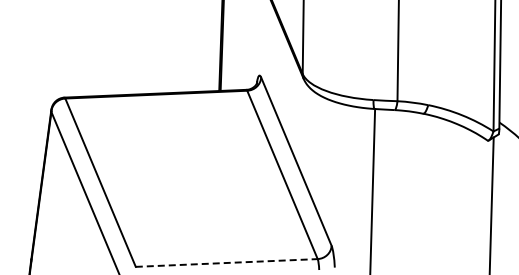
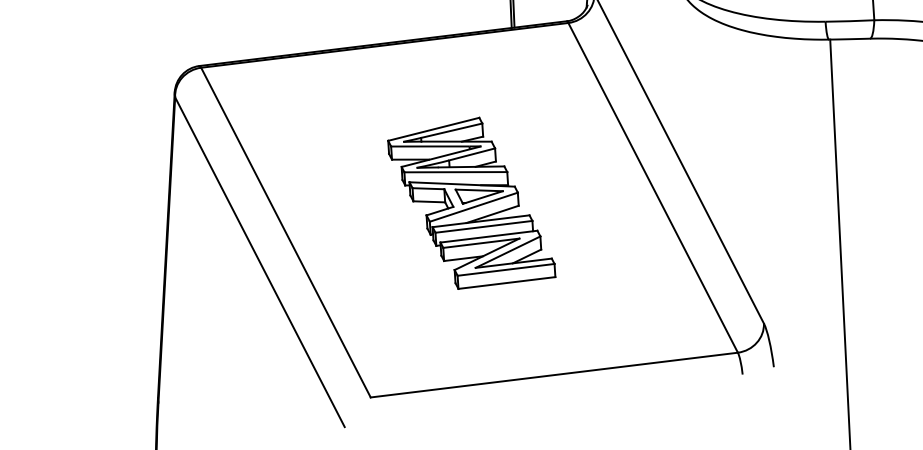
part: (192, 174) -> (470, 201), added
line: (227, 262) -> (555, 373), dashed -> solid

